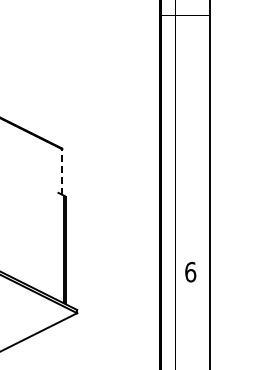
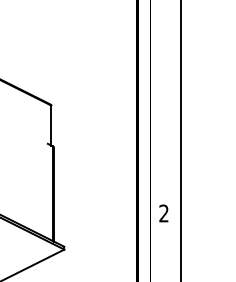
line: (62, 172) -> (51, 125), dashed -> solid
text: (190, 271) -> (163, 212), 6 -> 2

